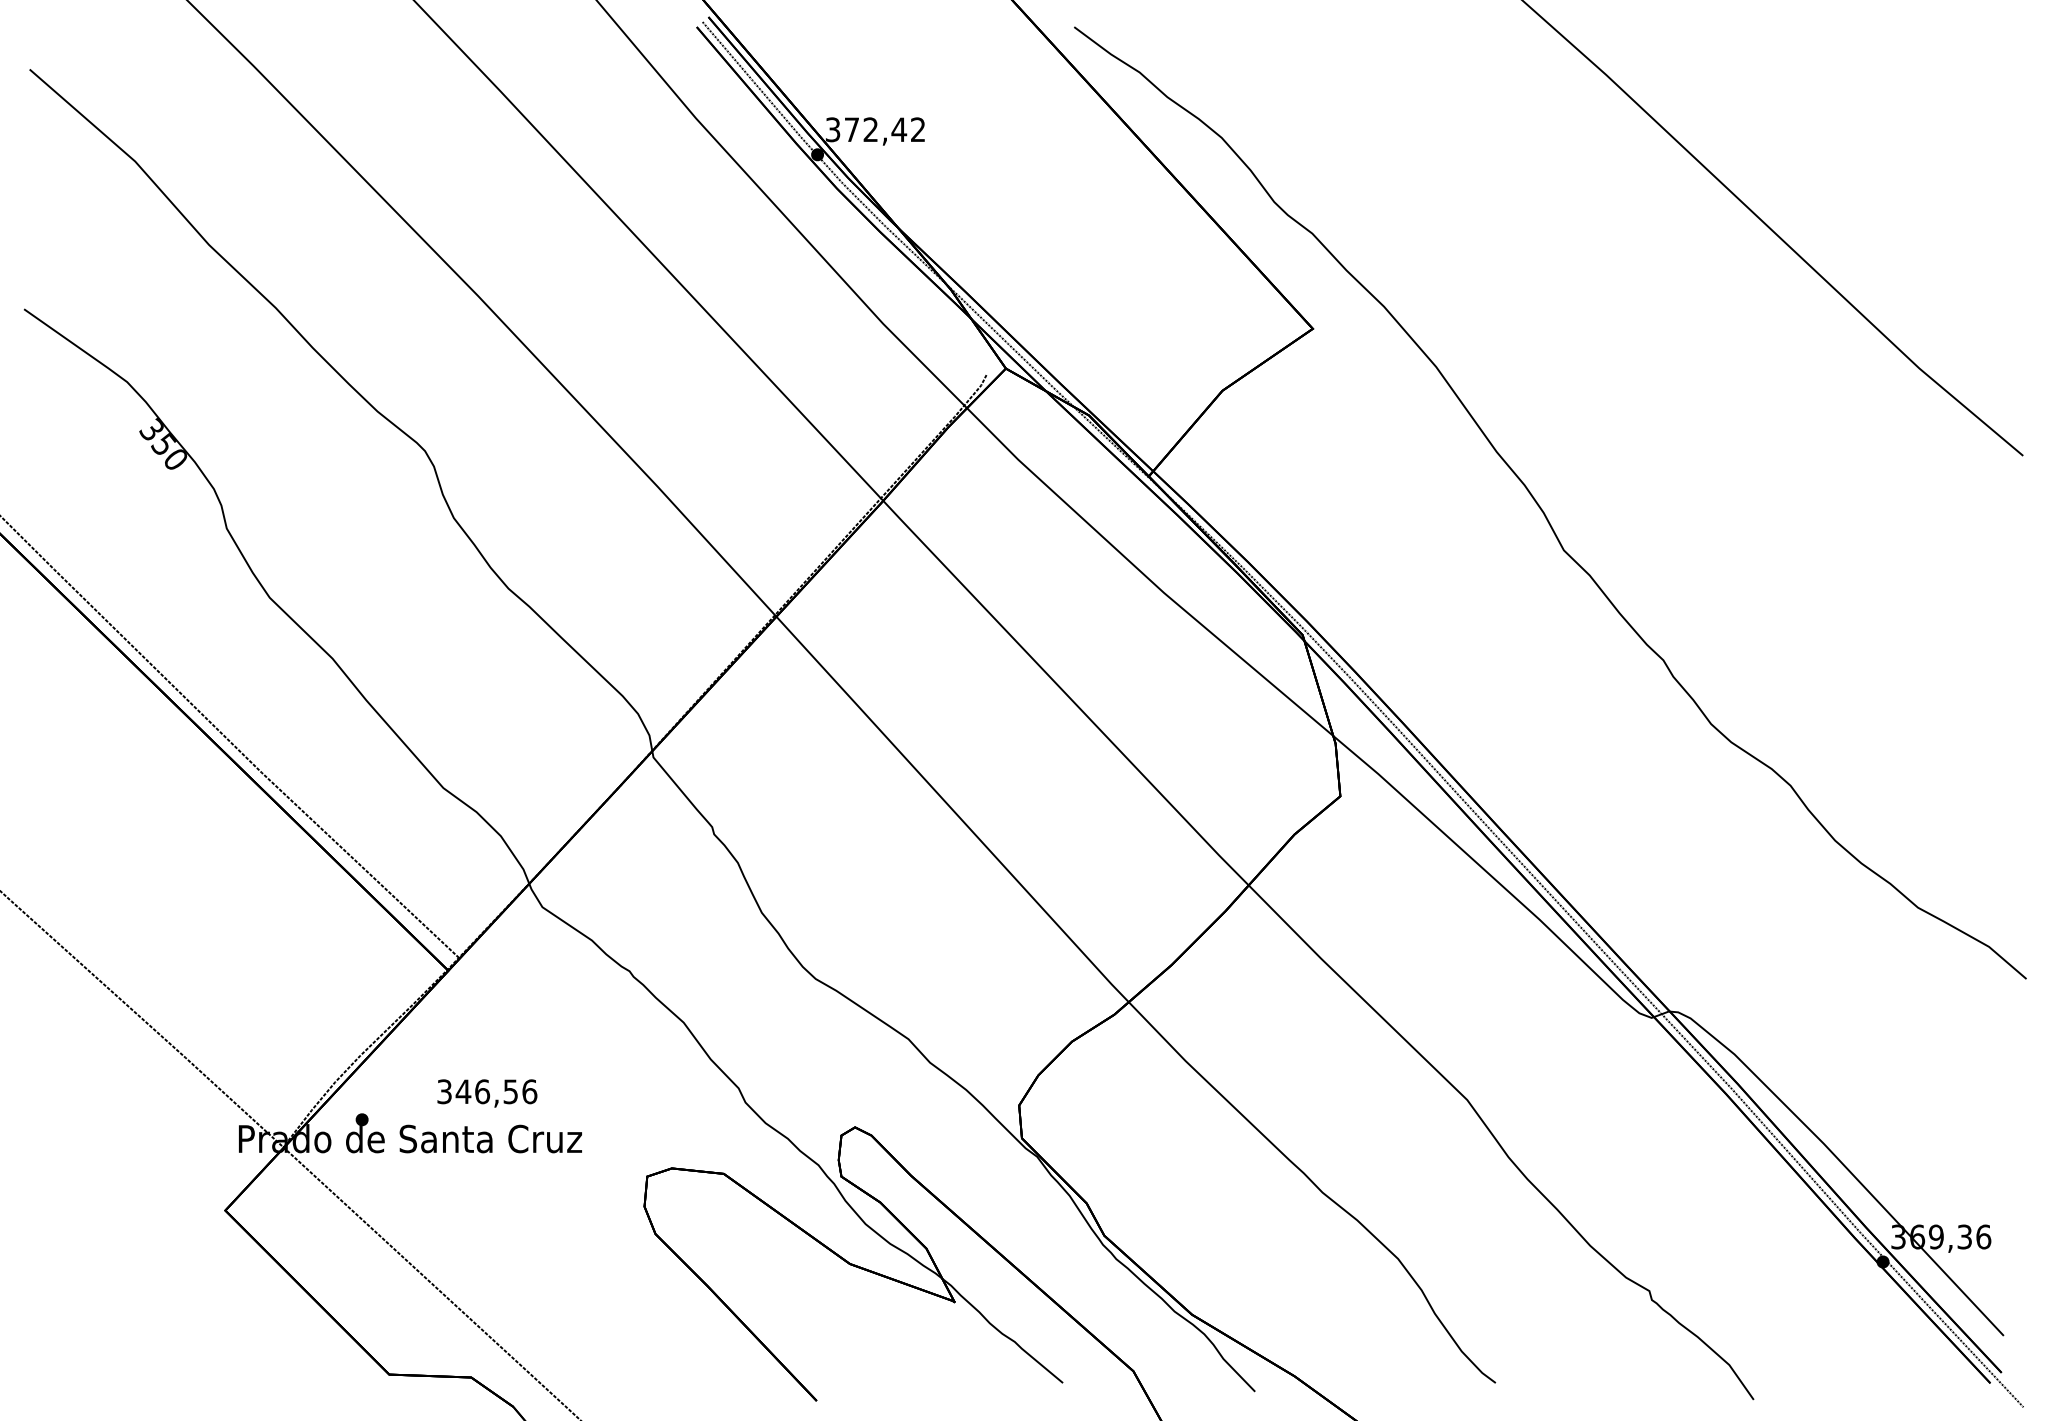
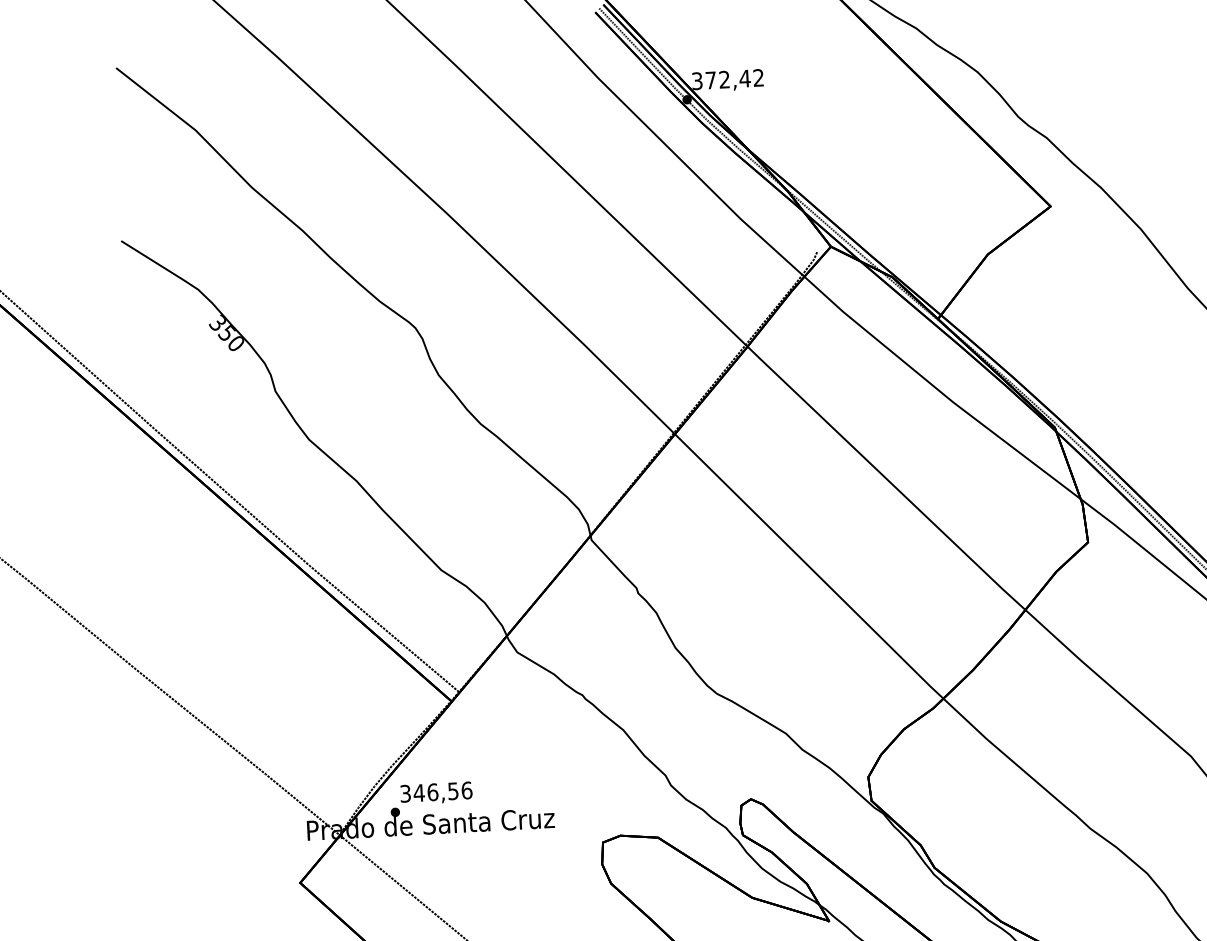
text: (487, 1093) -> (436, 793), moved

